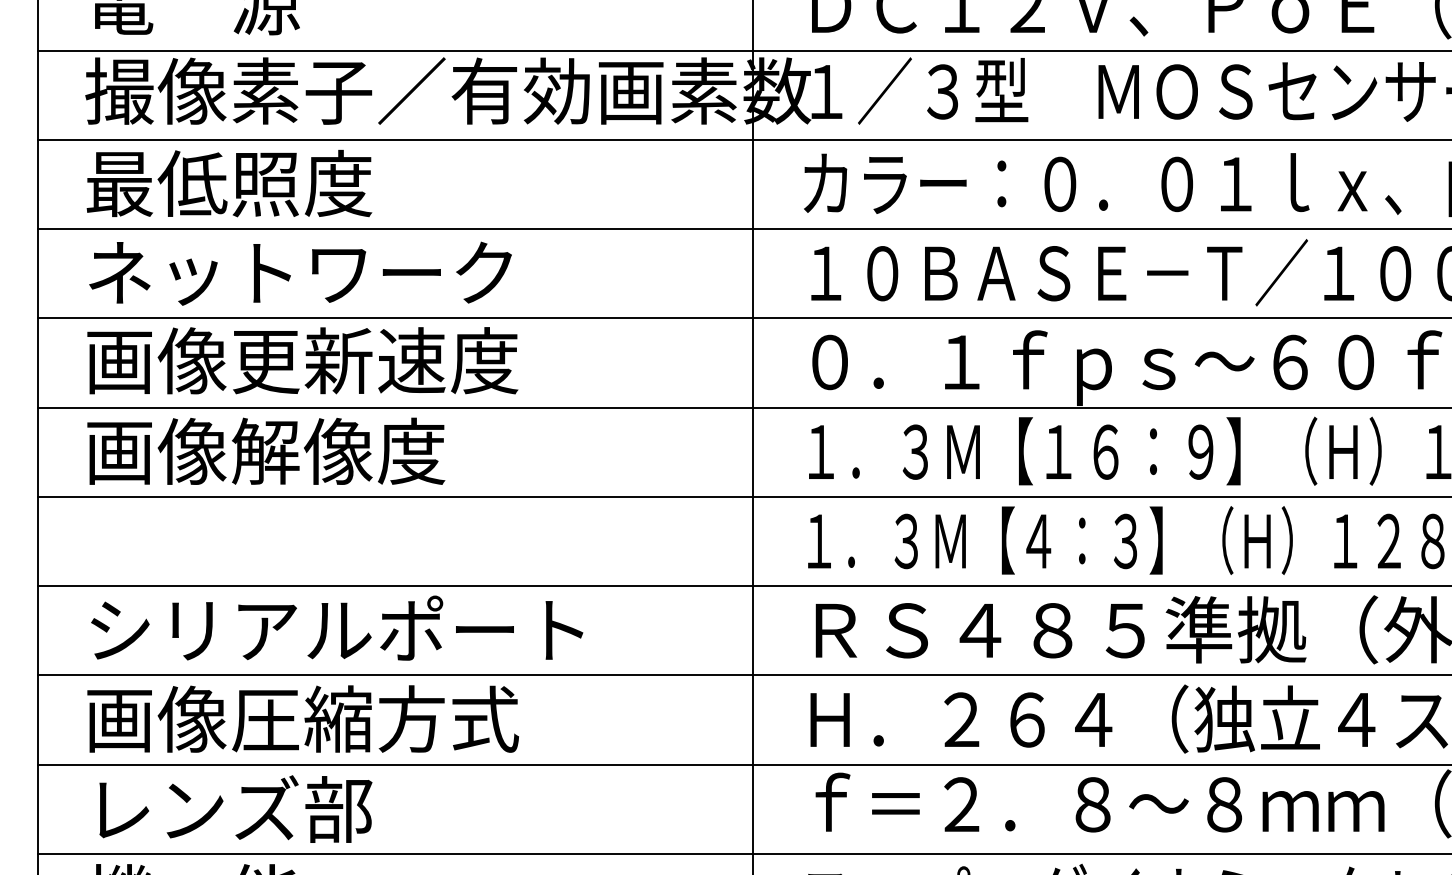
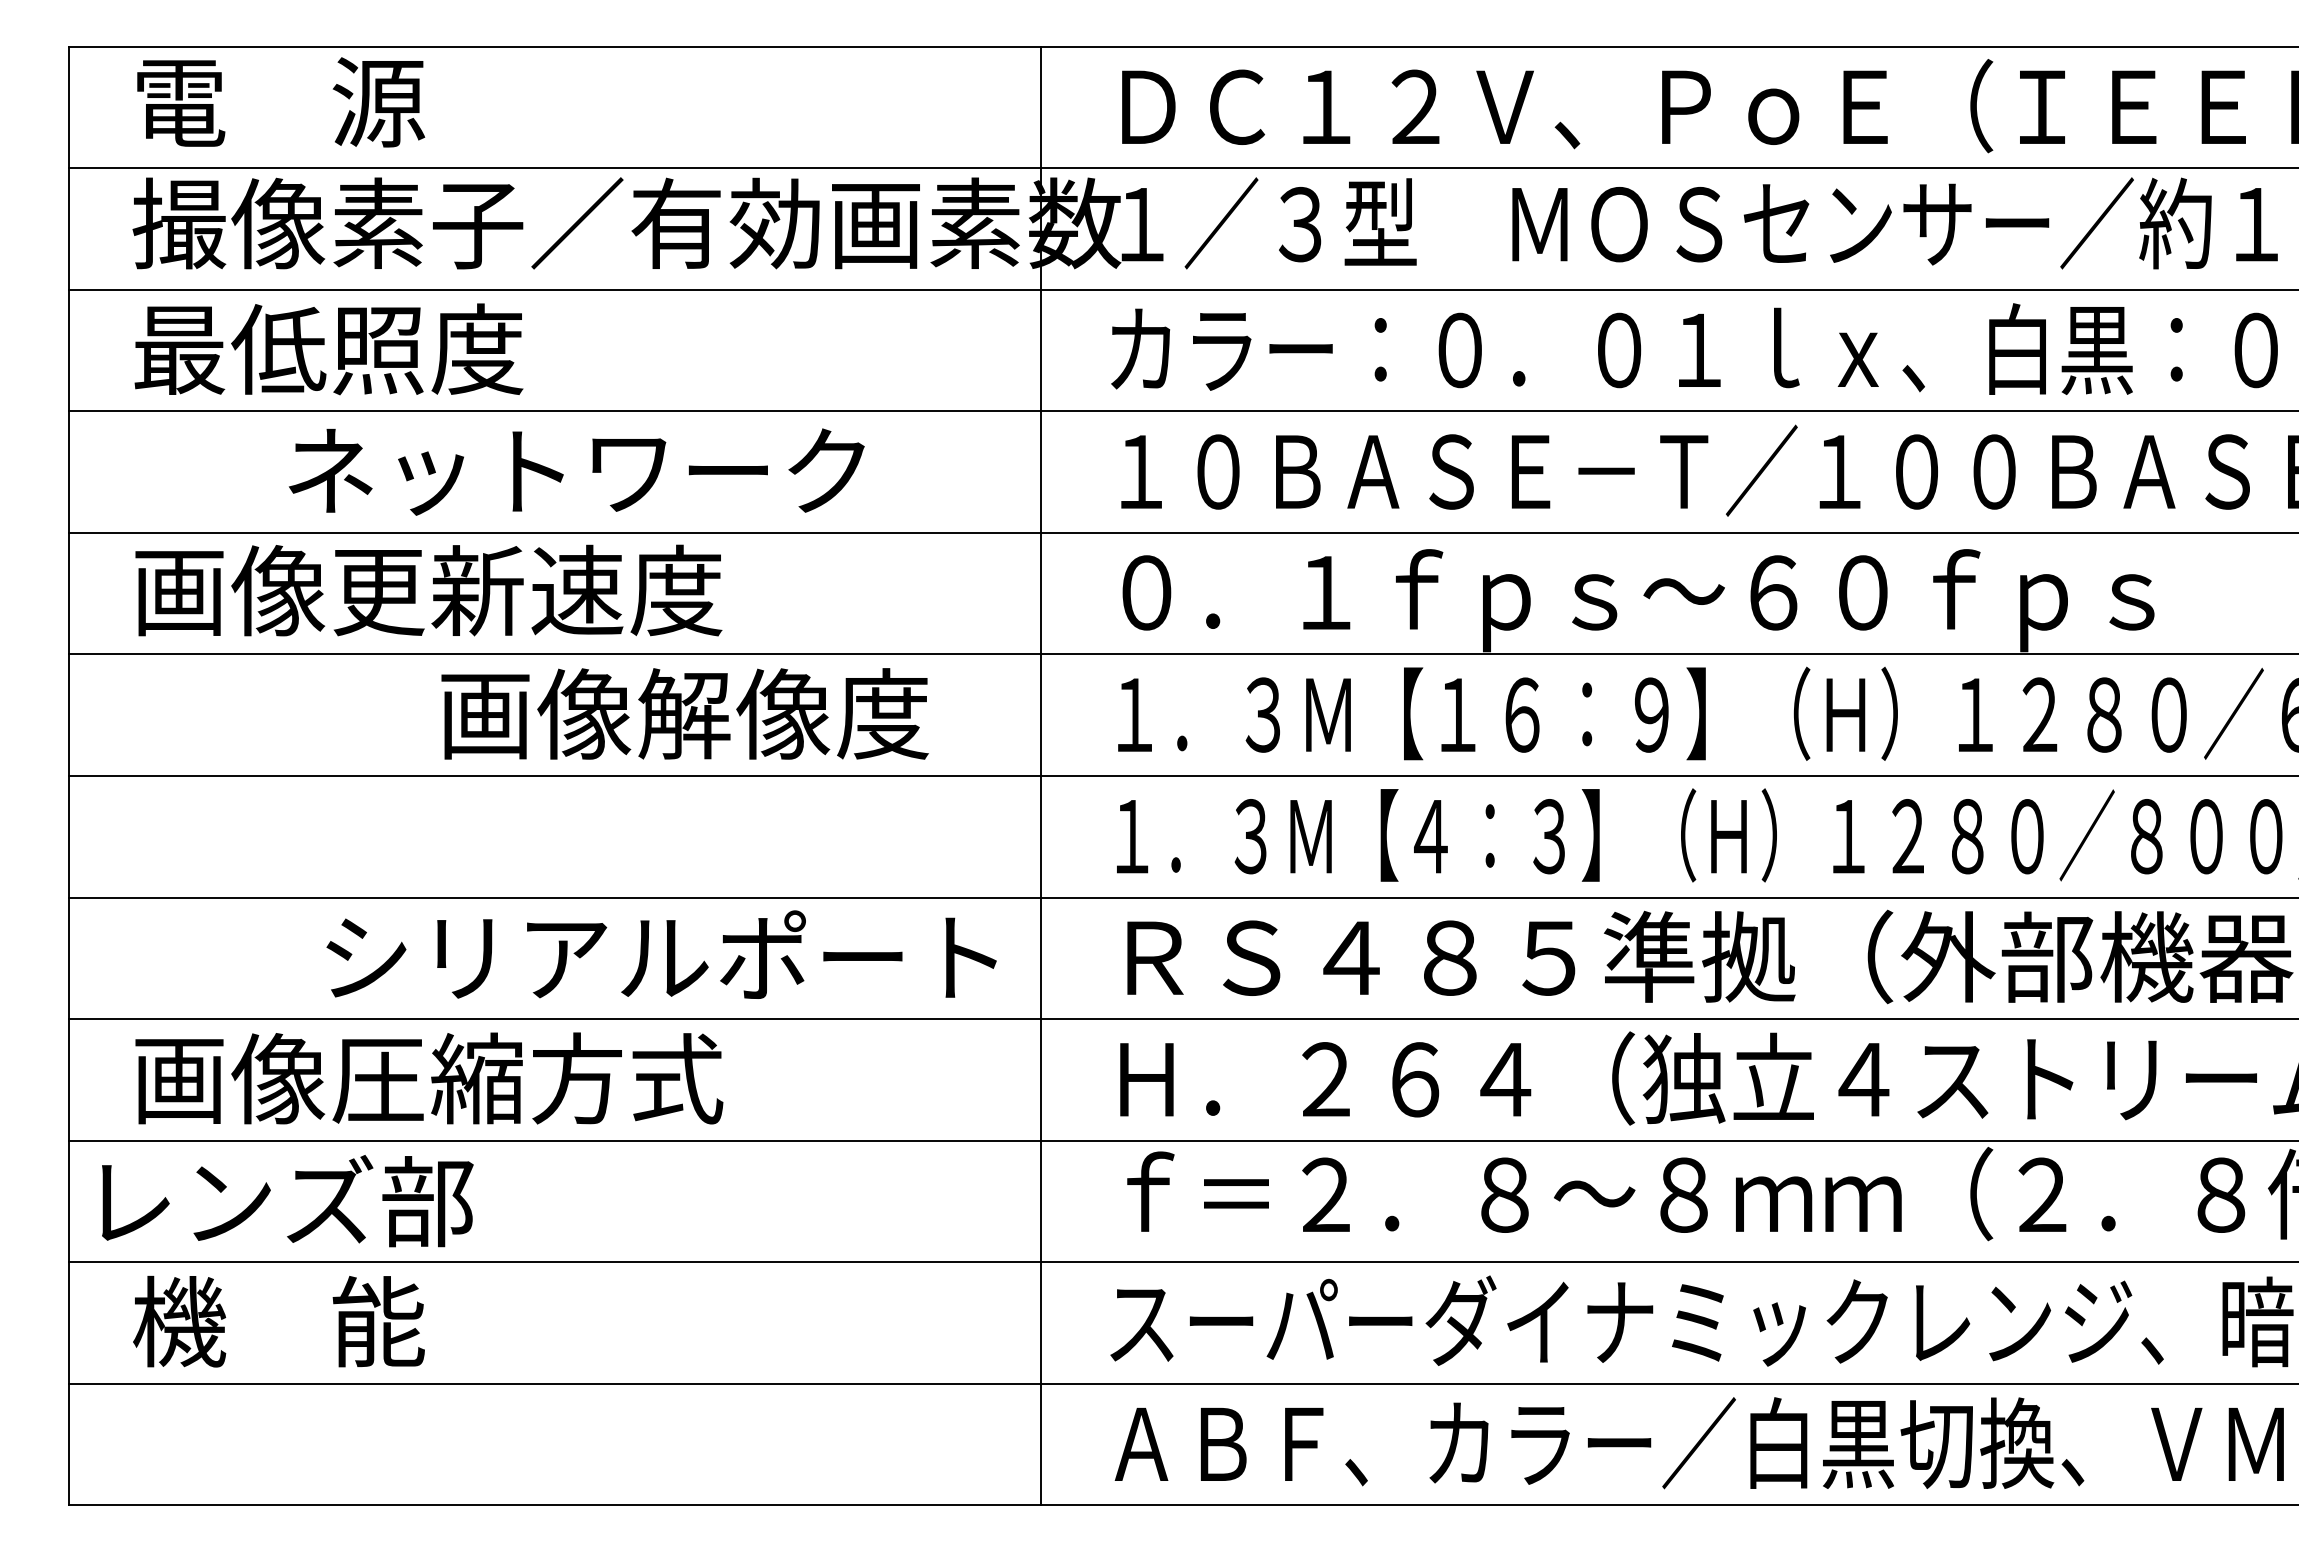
text: (300, 273) -> (576, 471), moved
text: (265, 451) -> (684, 713), moved
text: (337, 628) -> (661, 954), moved
text: (235, 809) -> (287, 1201), moved

